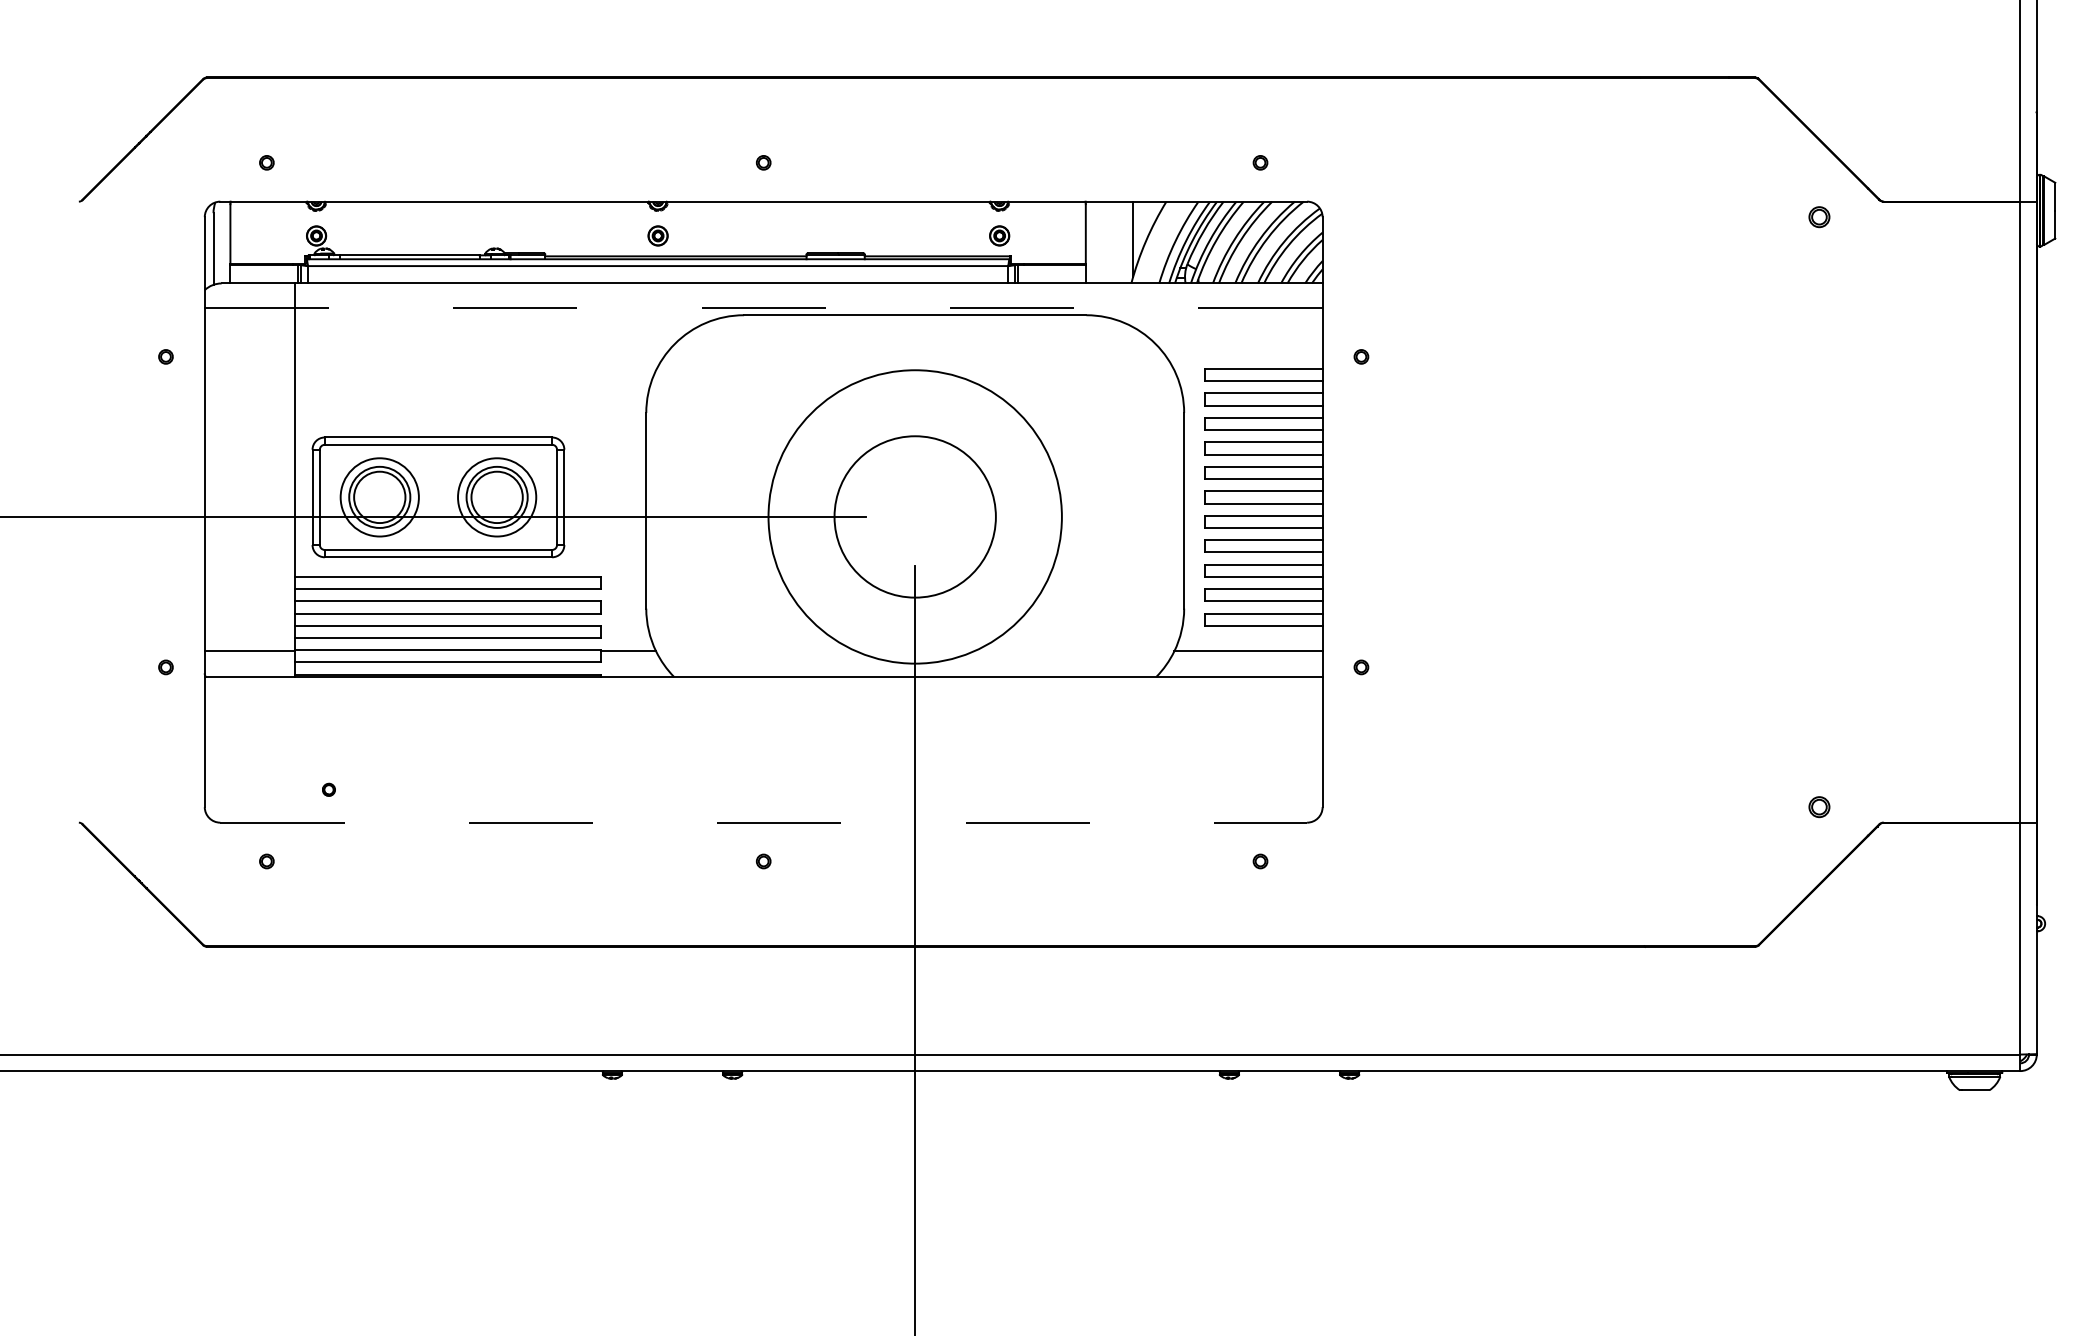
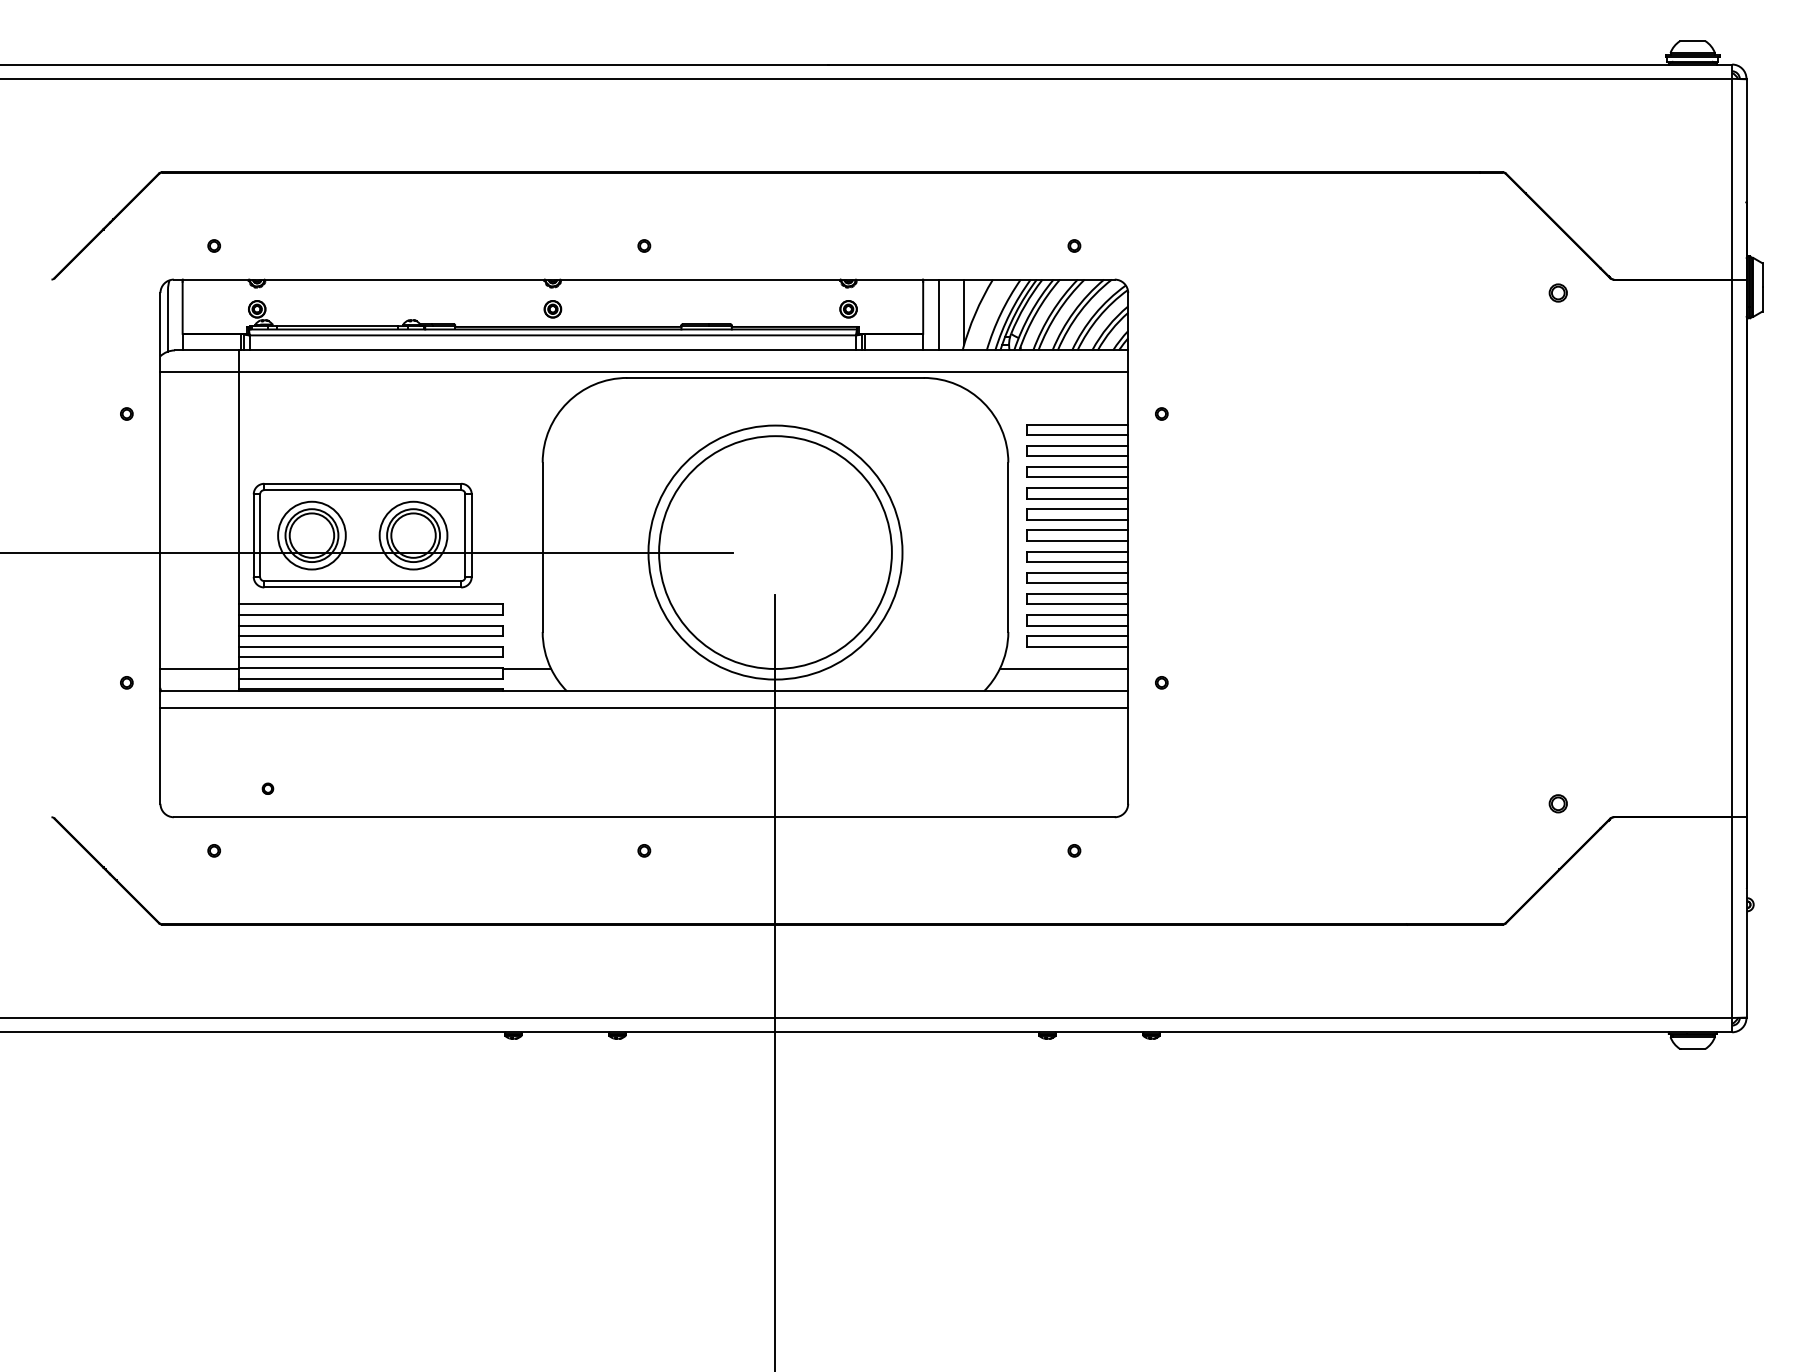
line: (1104, 241) -> (939, 314), added
line: (808, 307) -> (683, 371), dashed -> solid
circle: (915, 516) -> (775, 552), size x1.67
line: (763, 697) -> (644, 708), added
line: (763, 822) -> (644, 817), dashed -> solid

